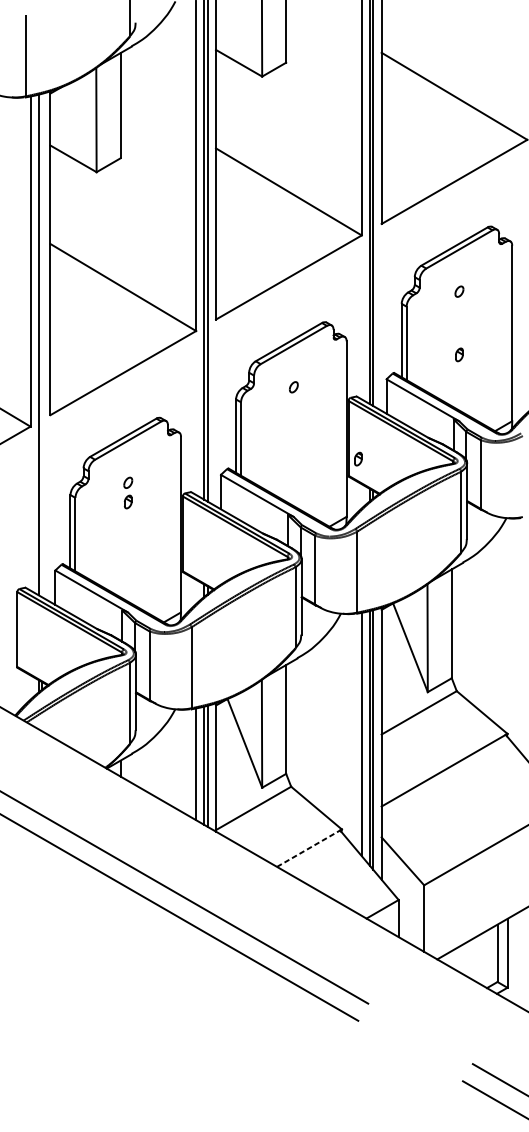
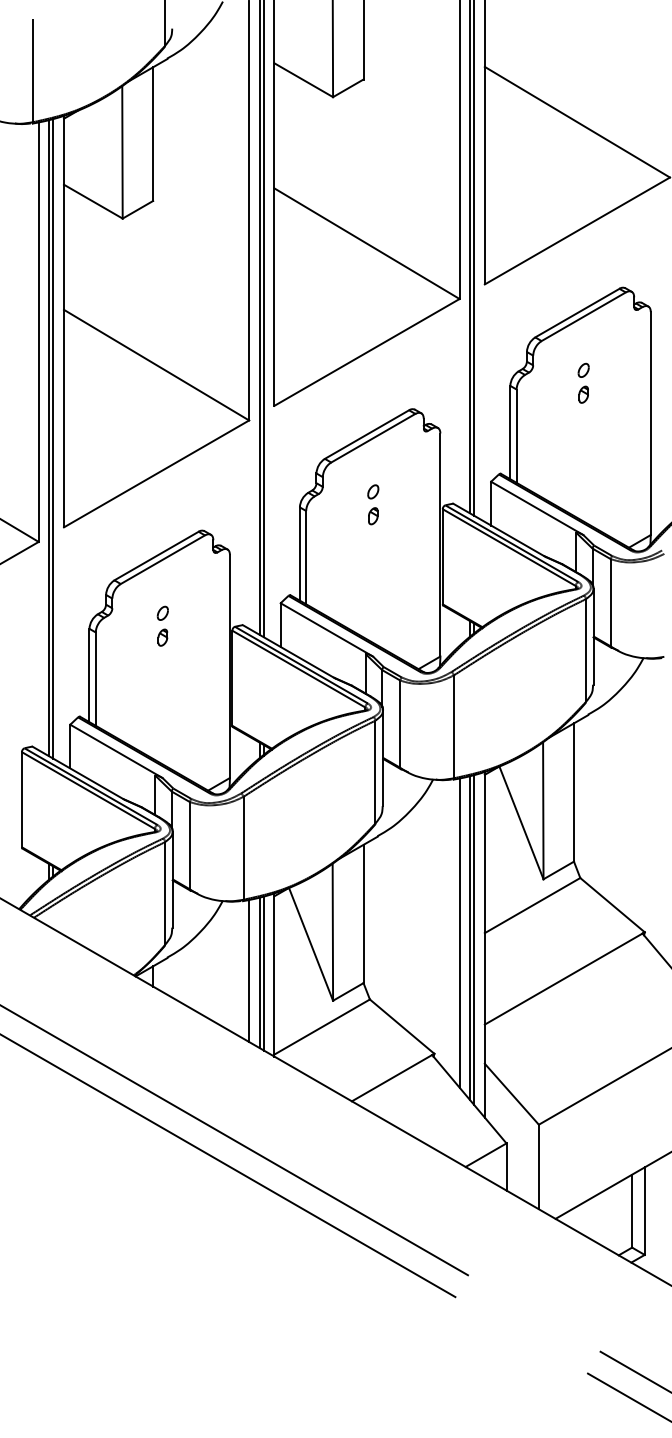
line: (42, 345) -> (53, 438), added
part: (459, 354) -> (583, 394), moved
part: (358, 459) -> (373, 516), moved
line: (308, 848) -> (392, 1077), dashed -> solid

